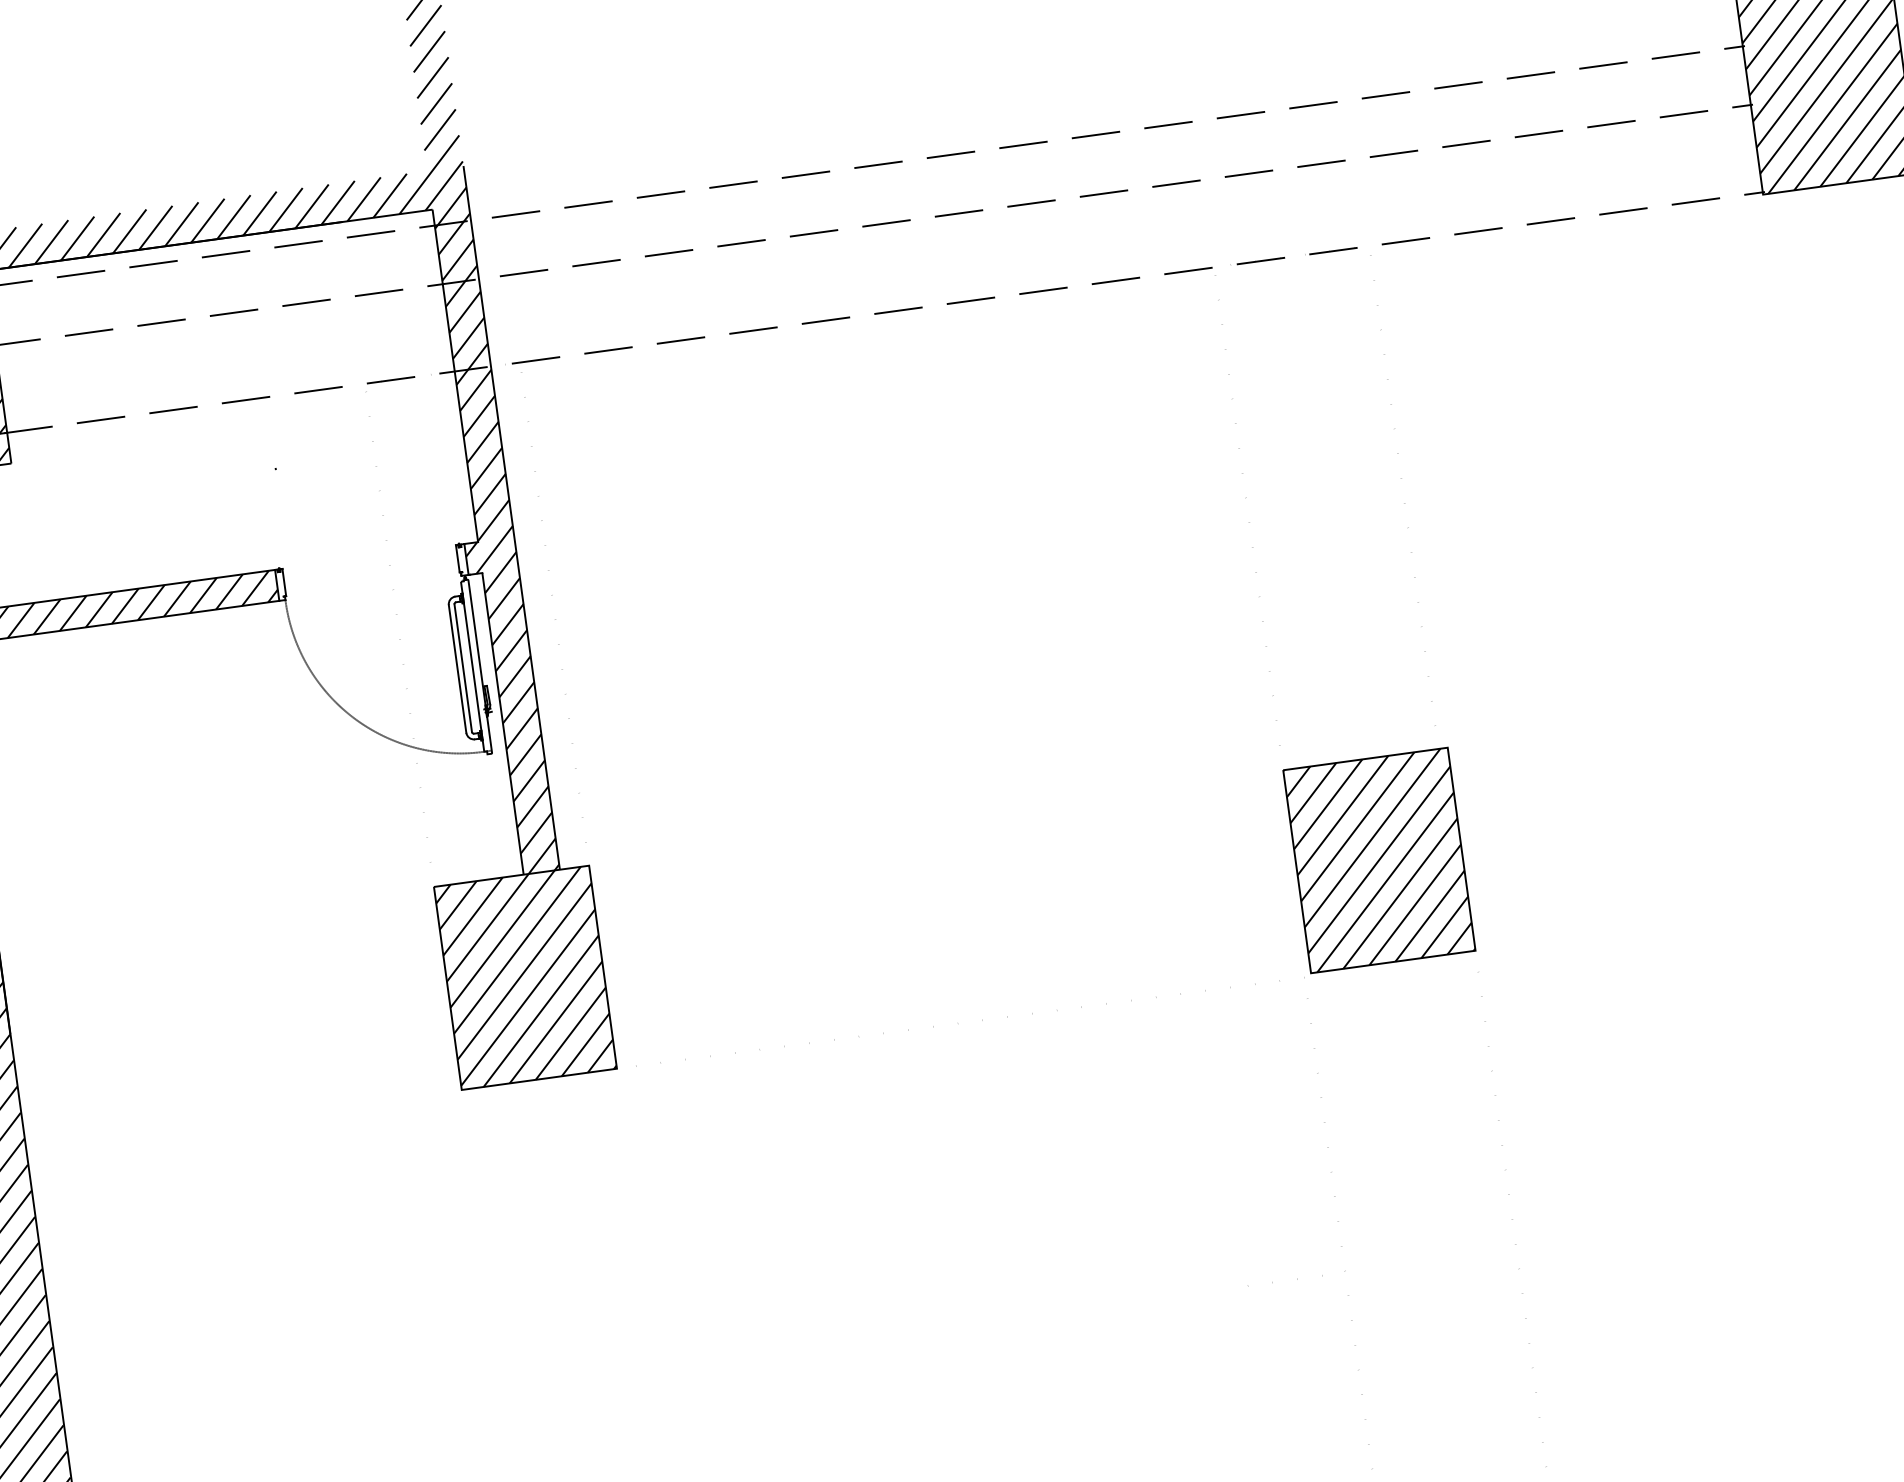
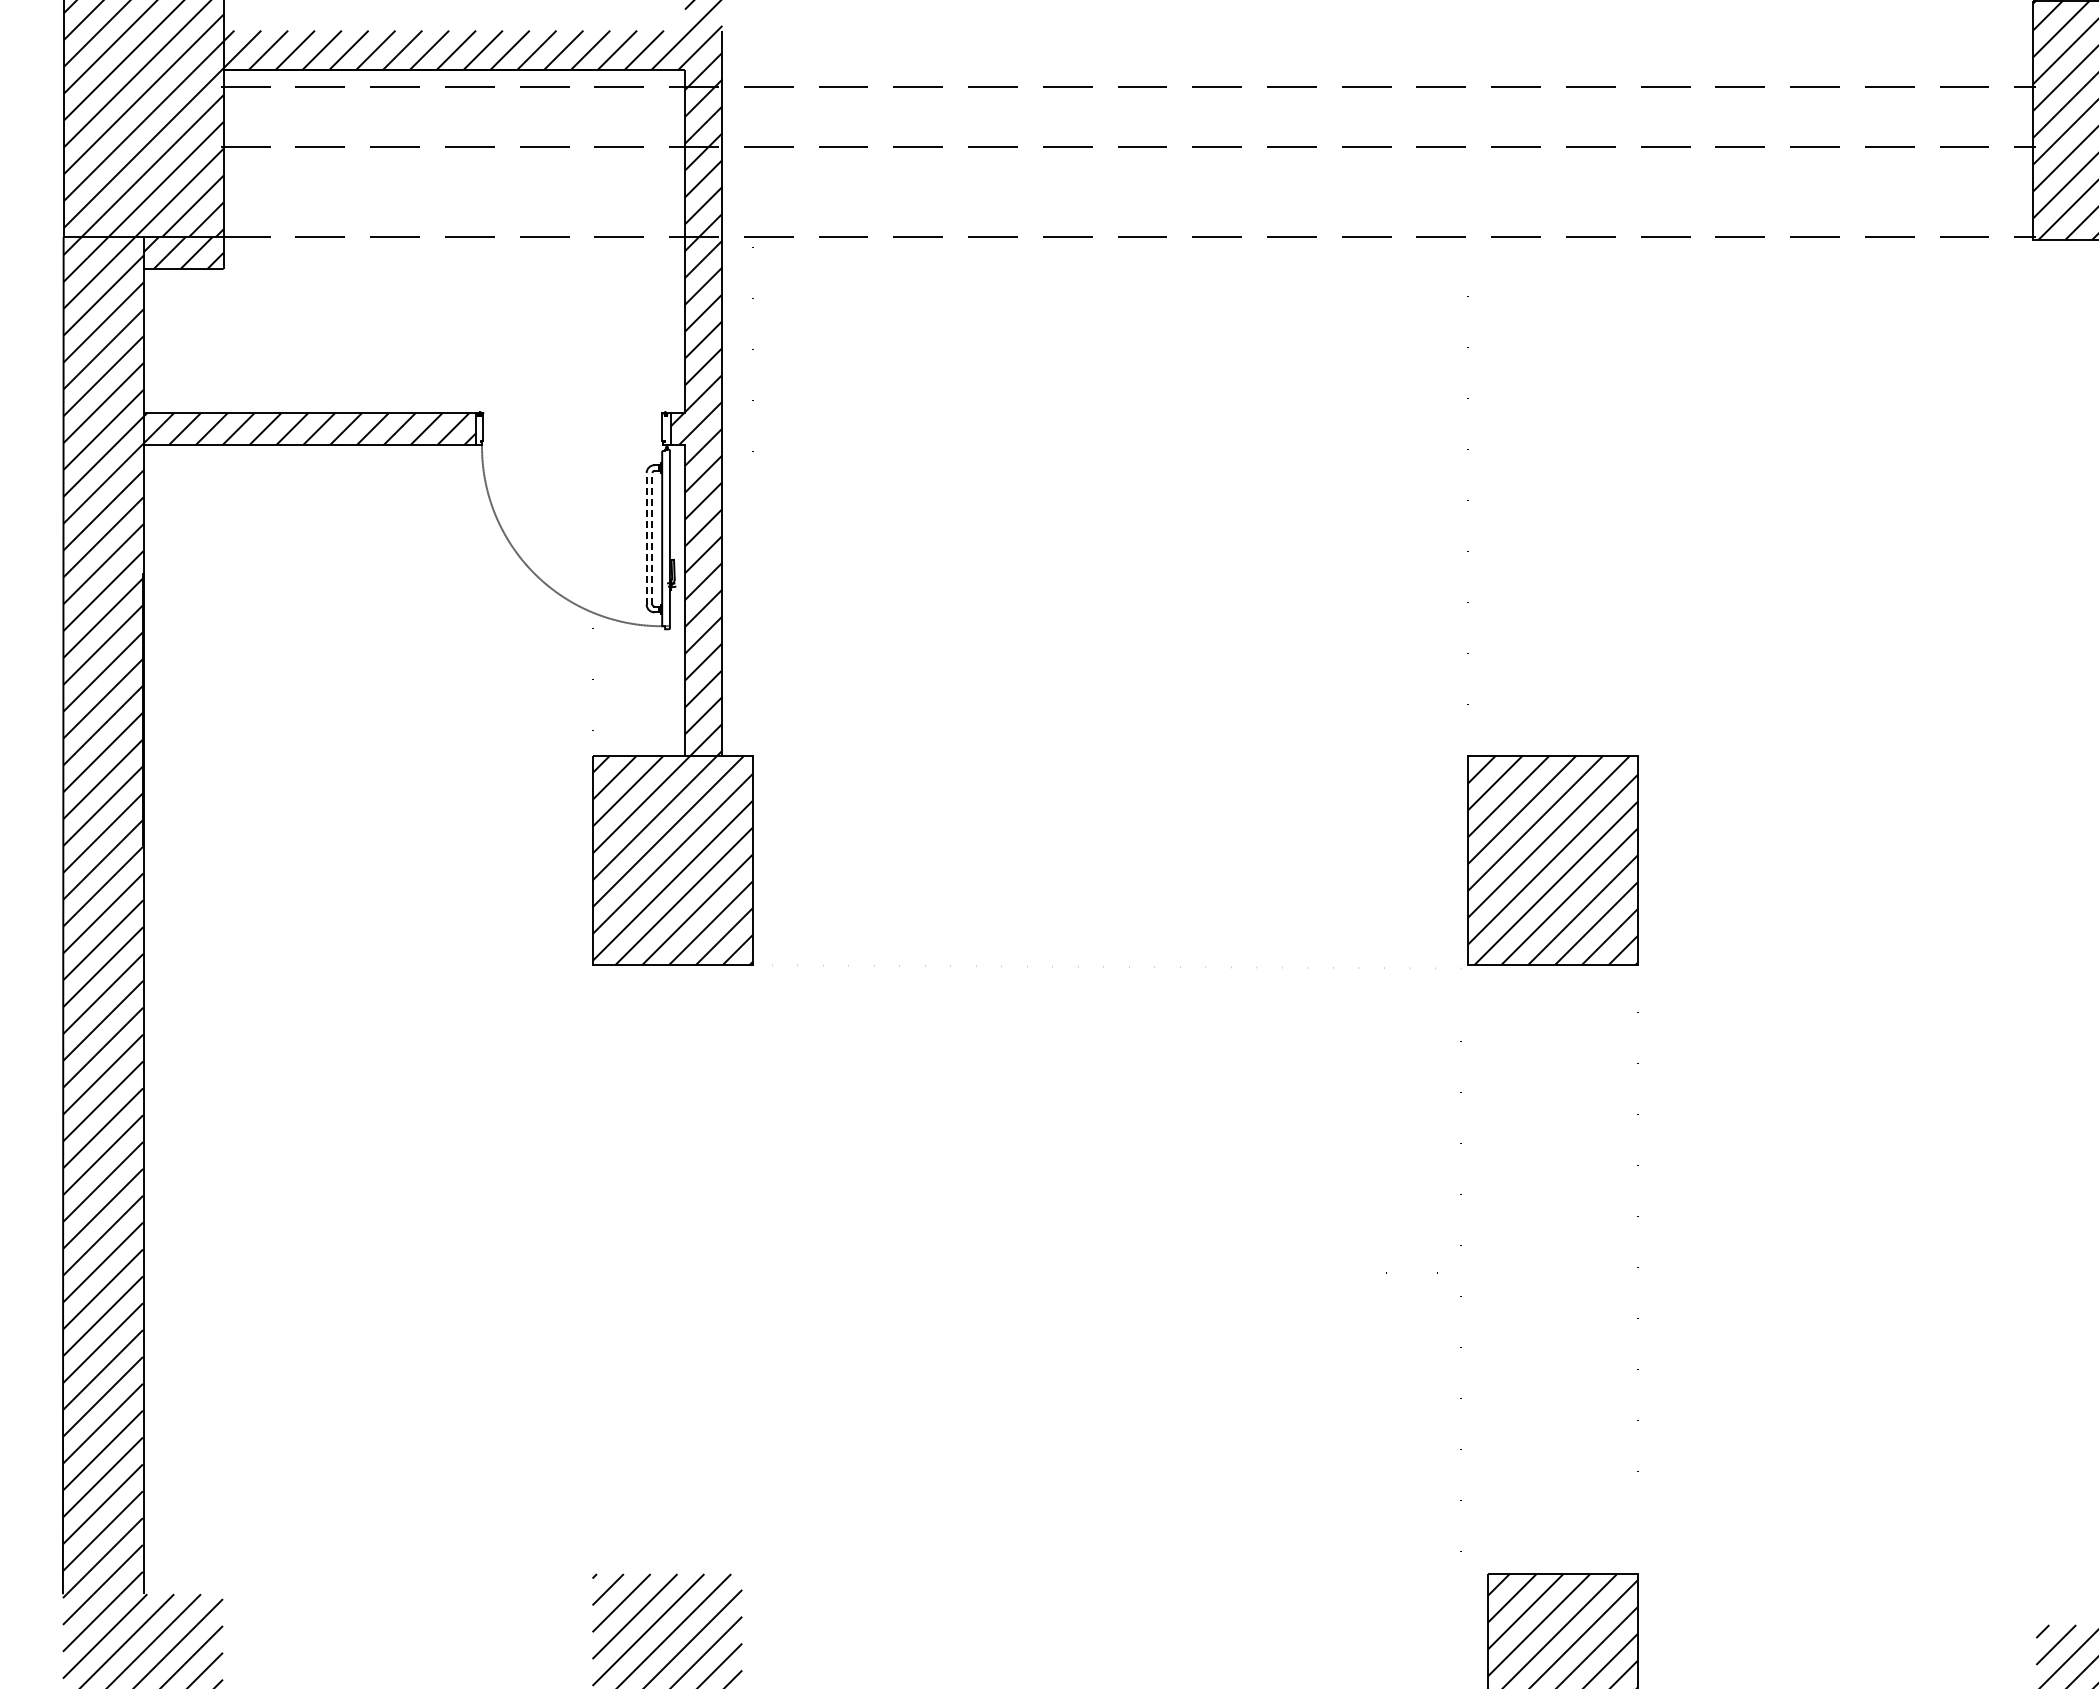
line: (463, 667) -> (652, 538), solid -> dashed
line: (457, 668) -> (646, 538), solid -> dashed

